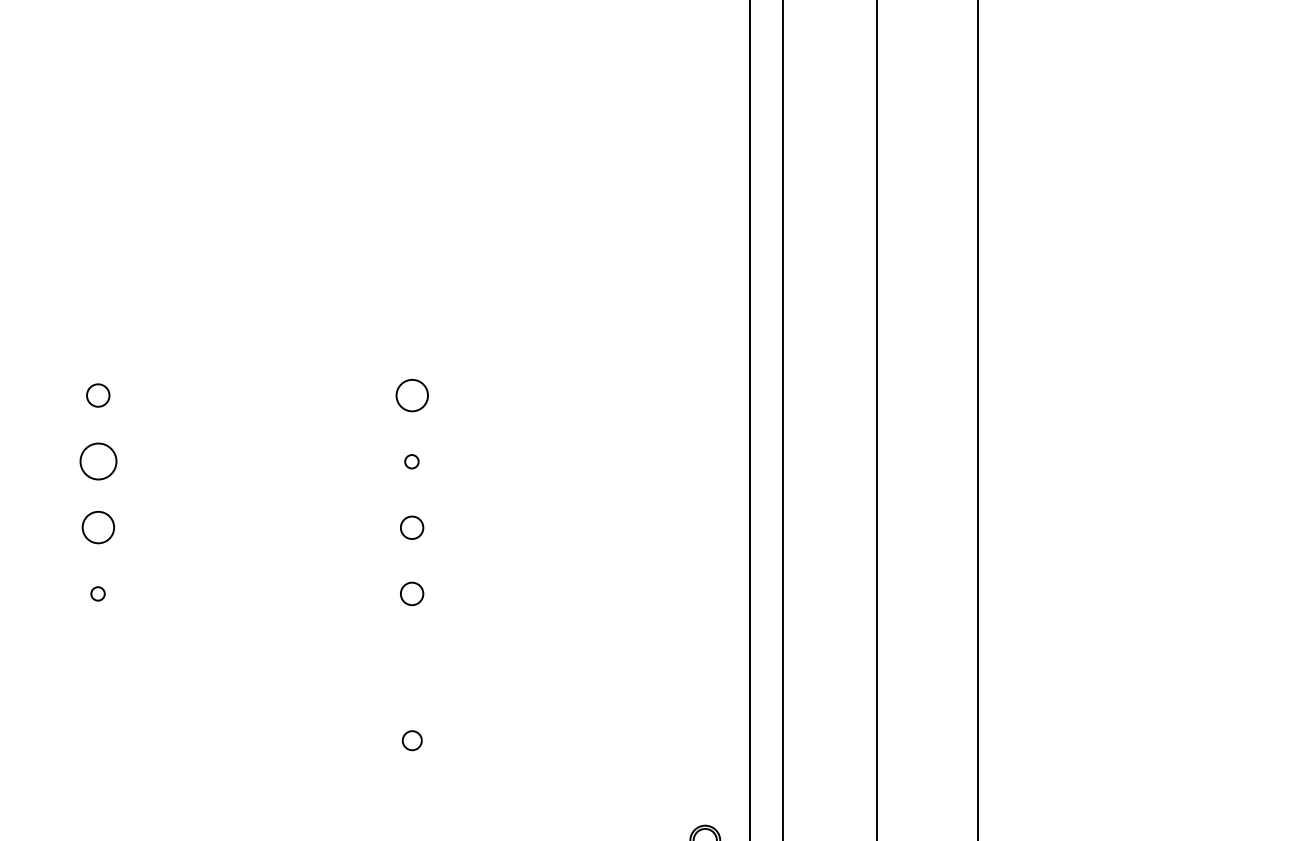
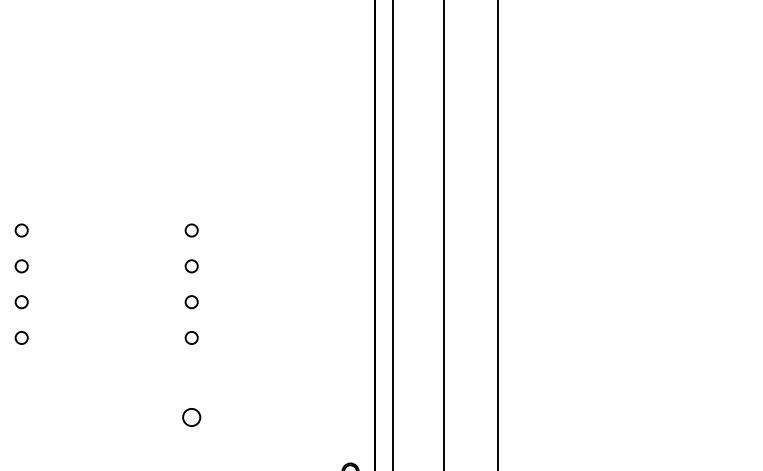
circle: (411, 395) -> (191, 230), size x0.71
circle: (97, 461) -> (21, 266), size x0.62
circle: (411, 461) -> (191, 266), size x1.67
circle: (97, 528) -> (21, 302), size x0.71
circle: (97, 593) -> (21, 337), size x1.67
circle: (411, 740) -> (191, 417), size x1.67

